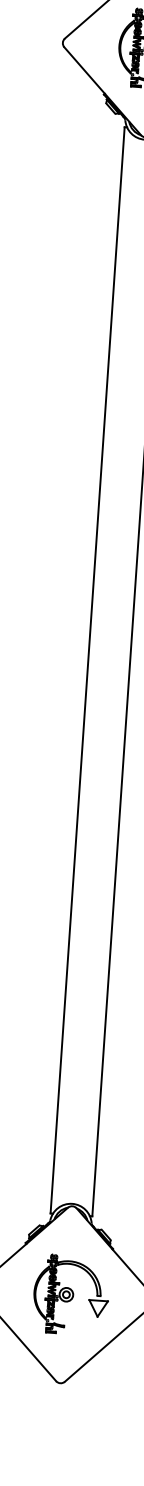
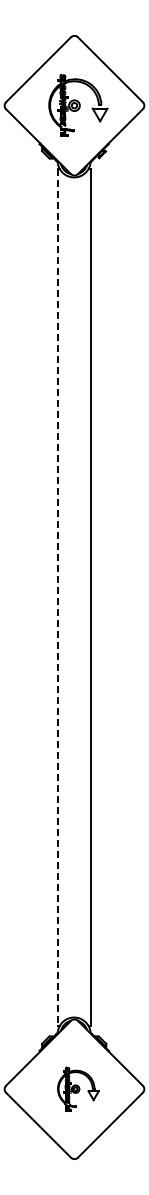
line: (87, 670) -> (57, 597), solid -> dashed
part: (71, 1294) -> (78, 1088), size x0.7

